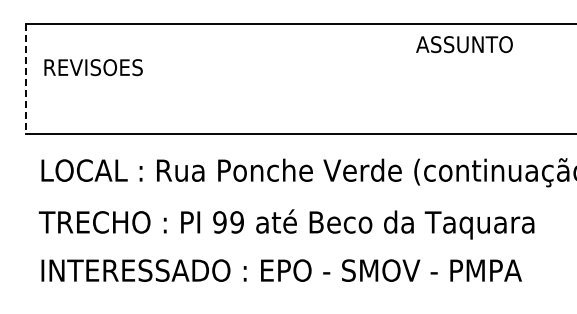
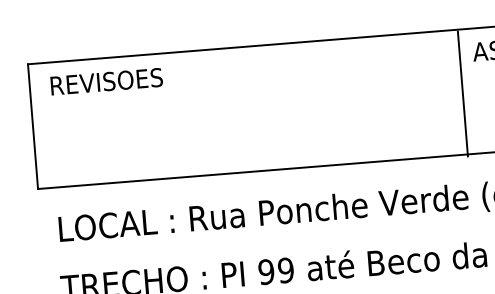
text: (93, 67) -> (106, 81), moved
line: (25, 78) -> (32, 126), dashed -> solid
line: (404, 80) -> (462, 94), added

